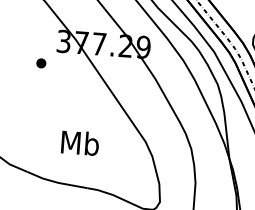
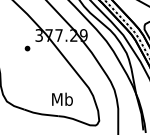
text: (80, 141) -> (62, 98), moved

